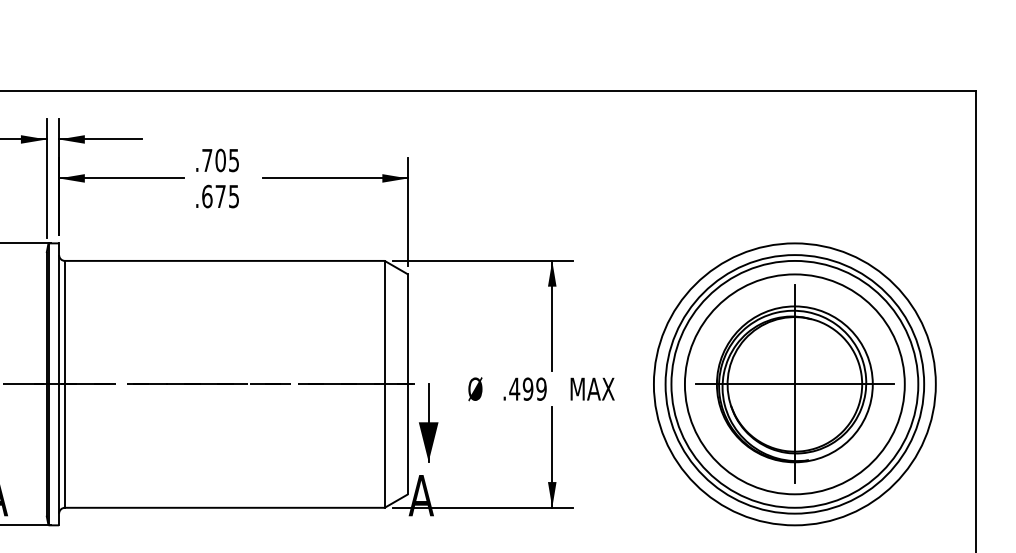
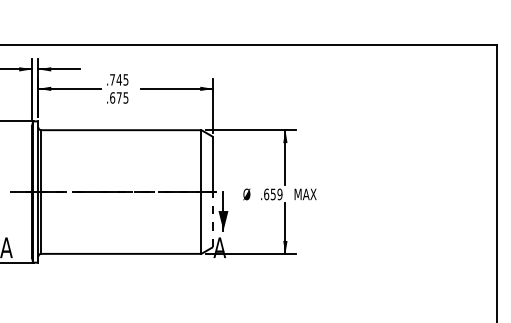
text: (219, 159) -> (118, 79), .705 -> .745
part: (794, 383) -> (406, 191), removed
text: (520, 389) -> (269, 194), .499 -> .659
line: (408, 439) -> (213, 219), solid -> dashed

